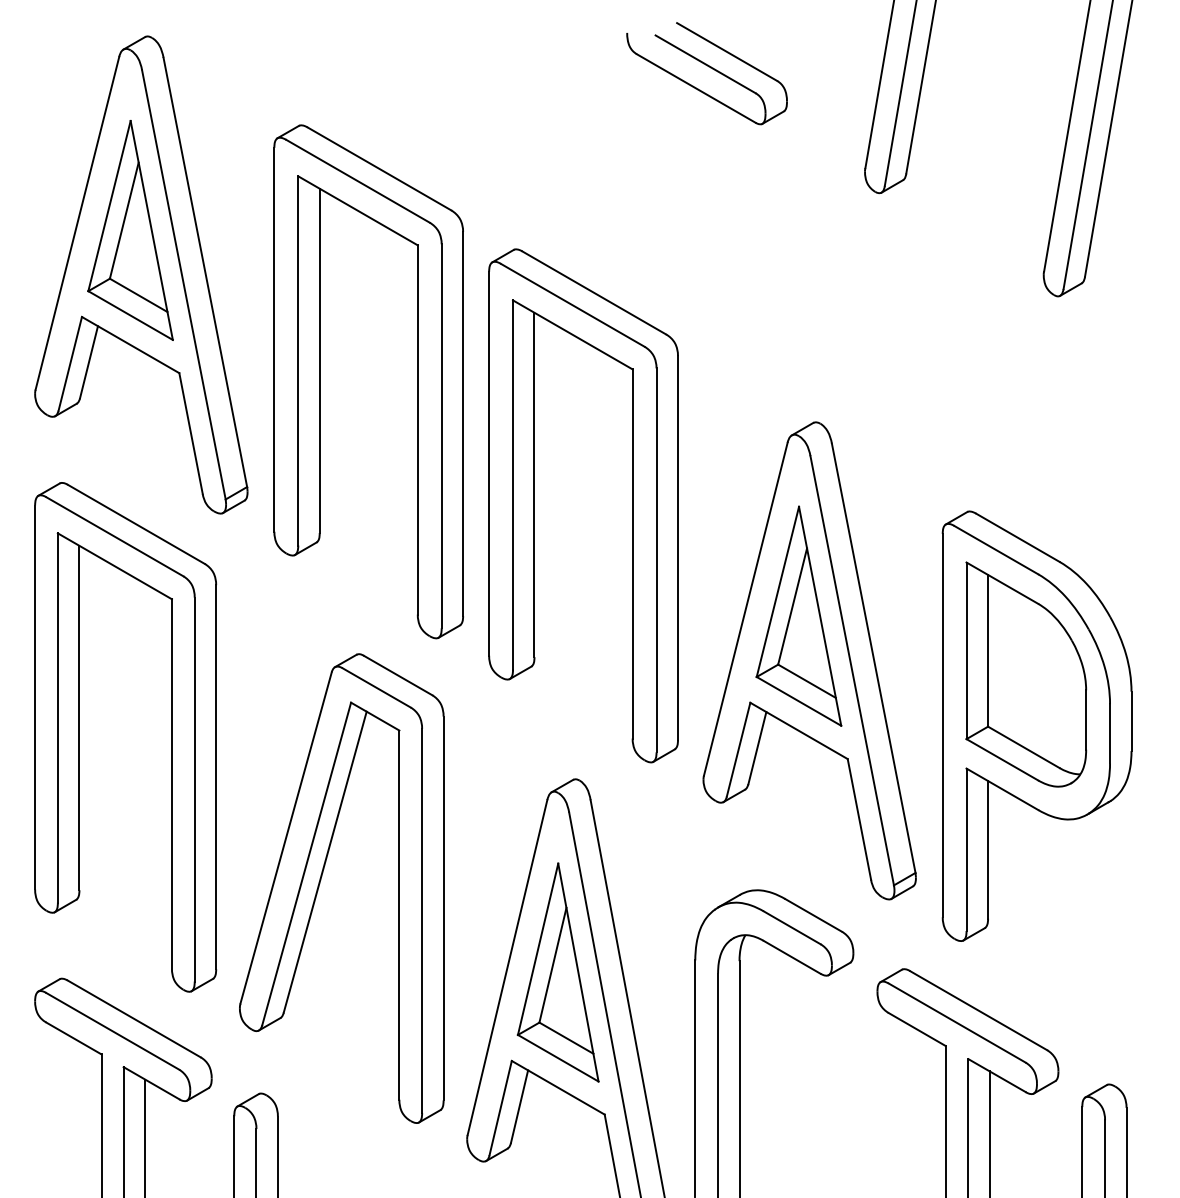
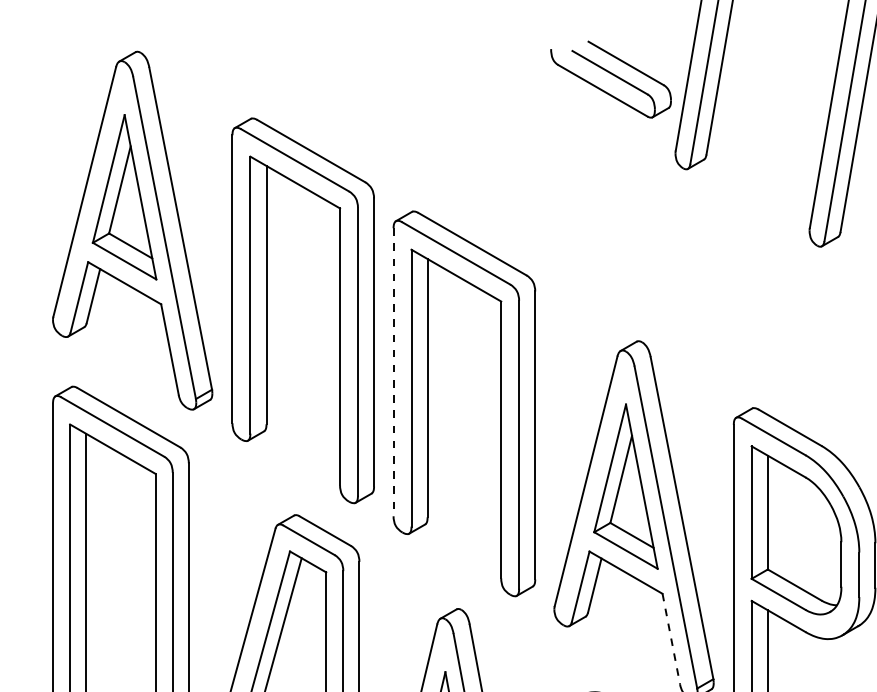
part: (708, 67) -> (612, 75), moved
line: (489, 463) -> (393, 372), solid -> dashed
line: (859, 819) -> (671, 639), solid -> dashed

